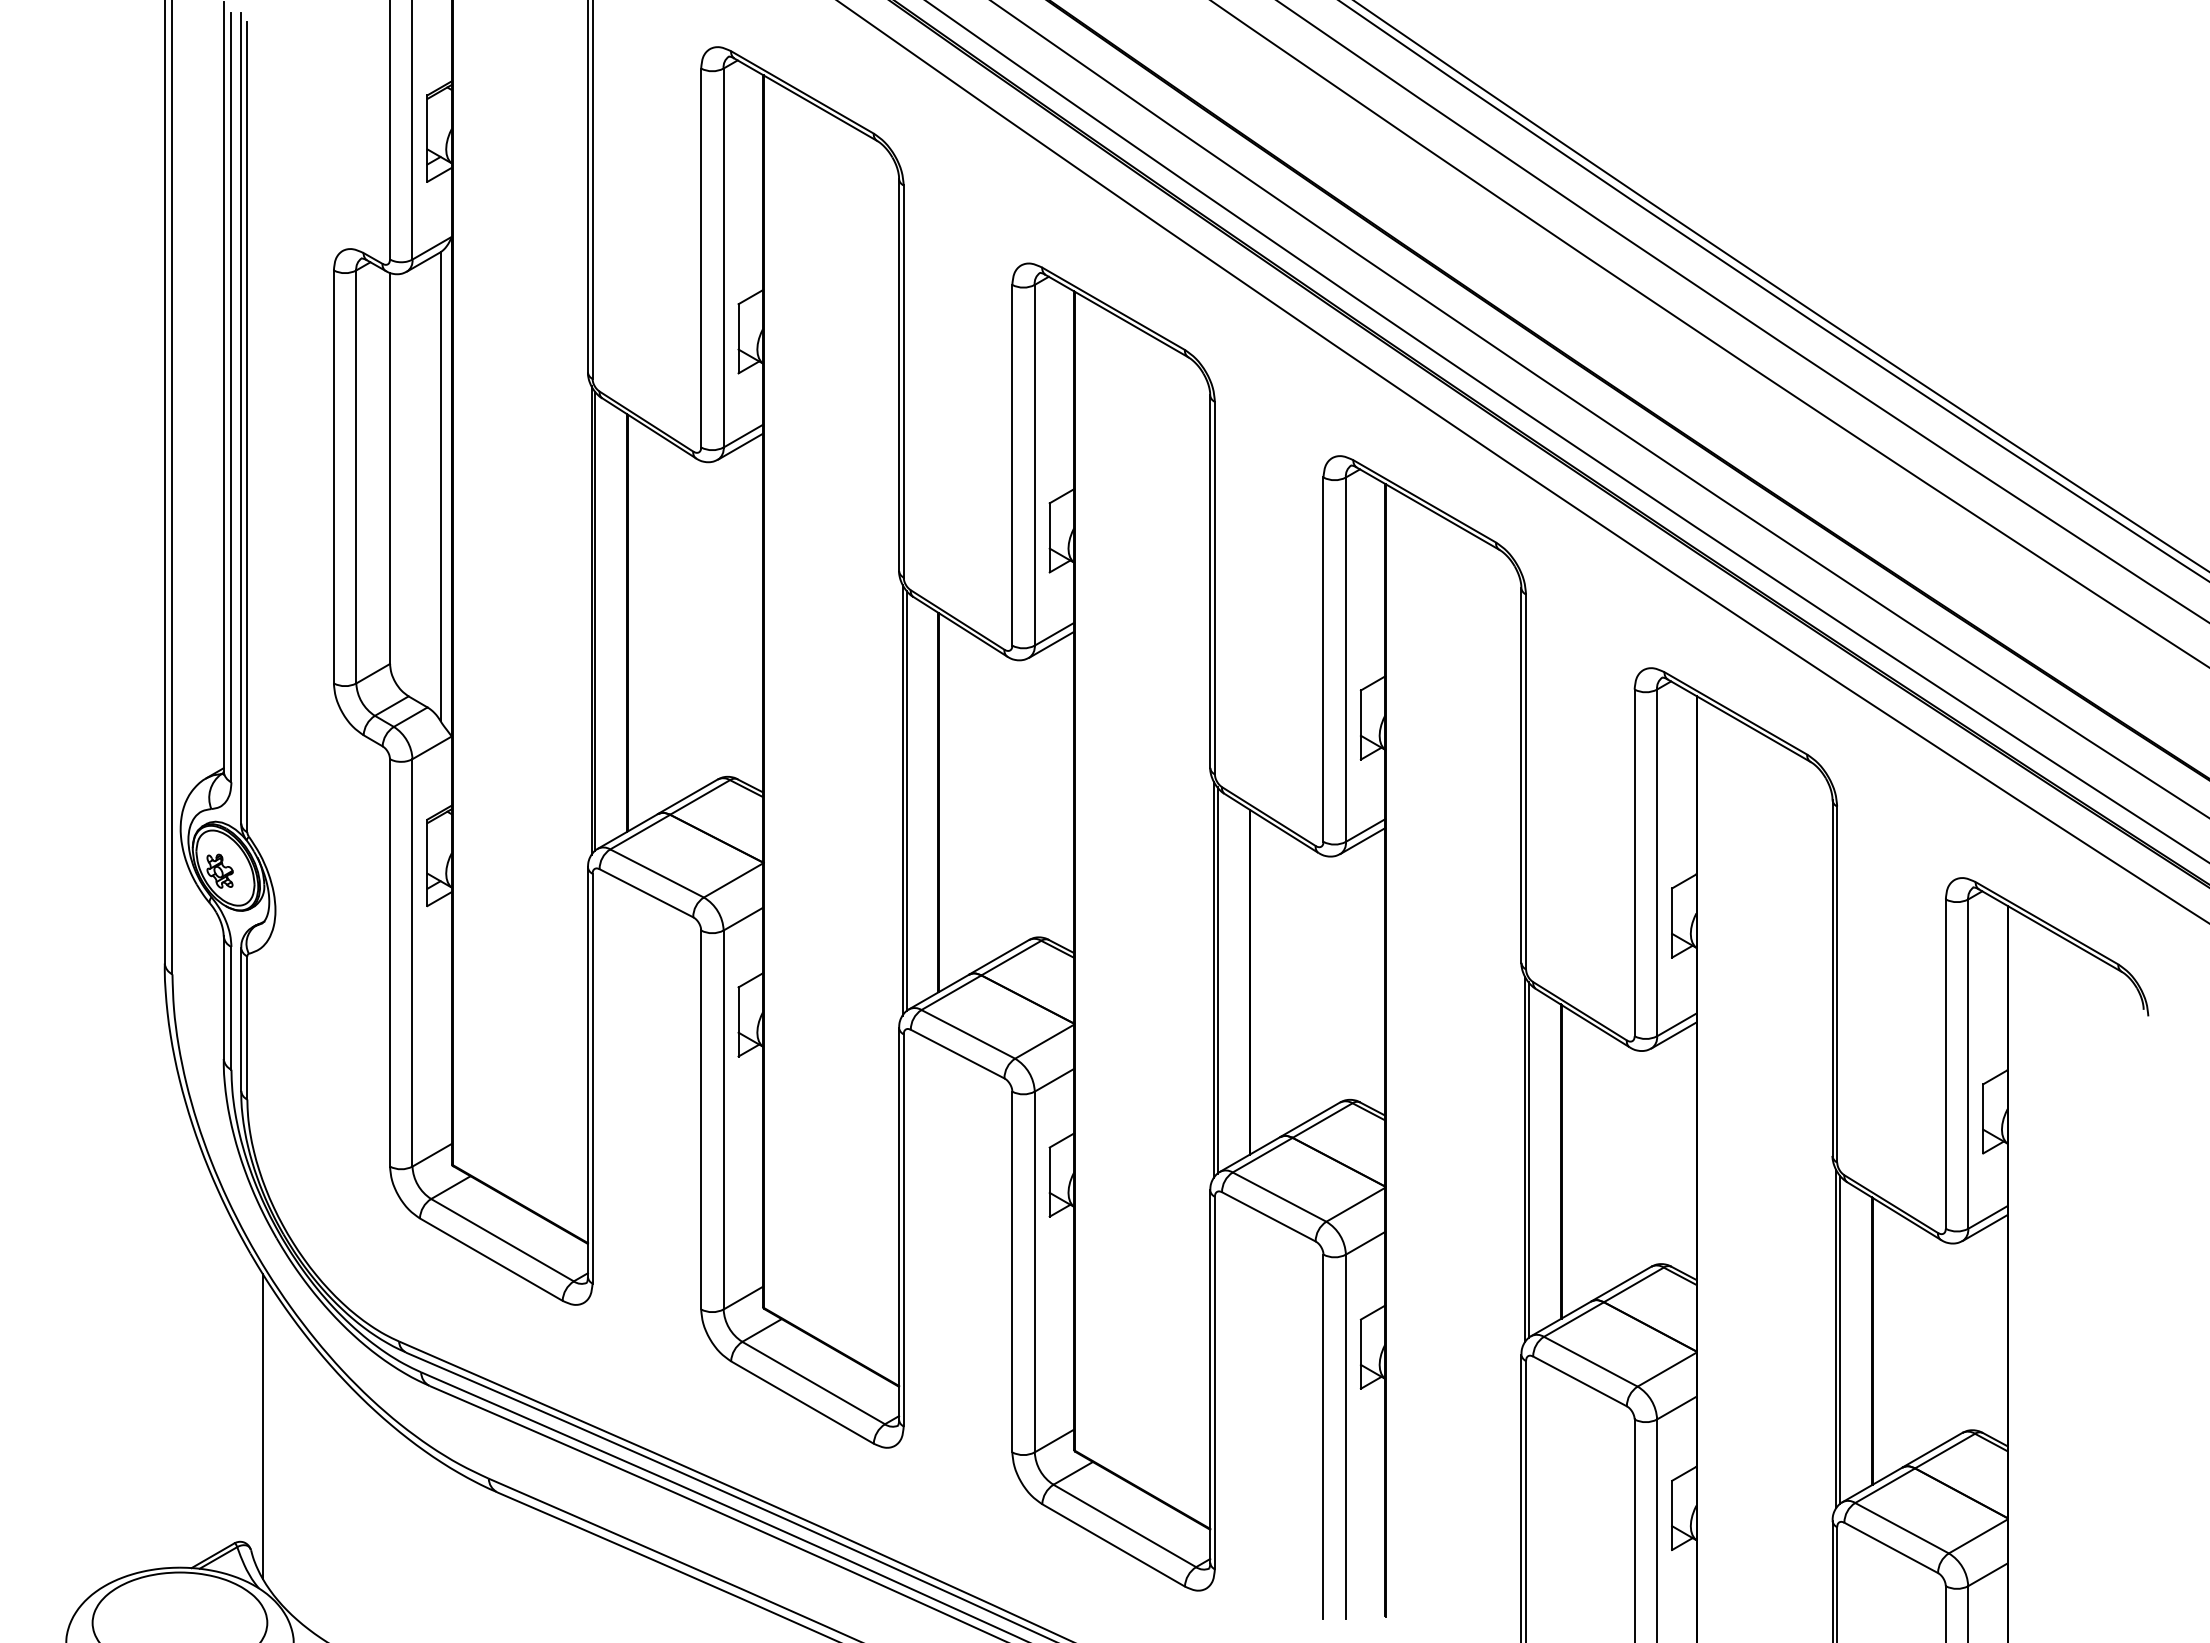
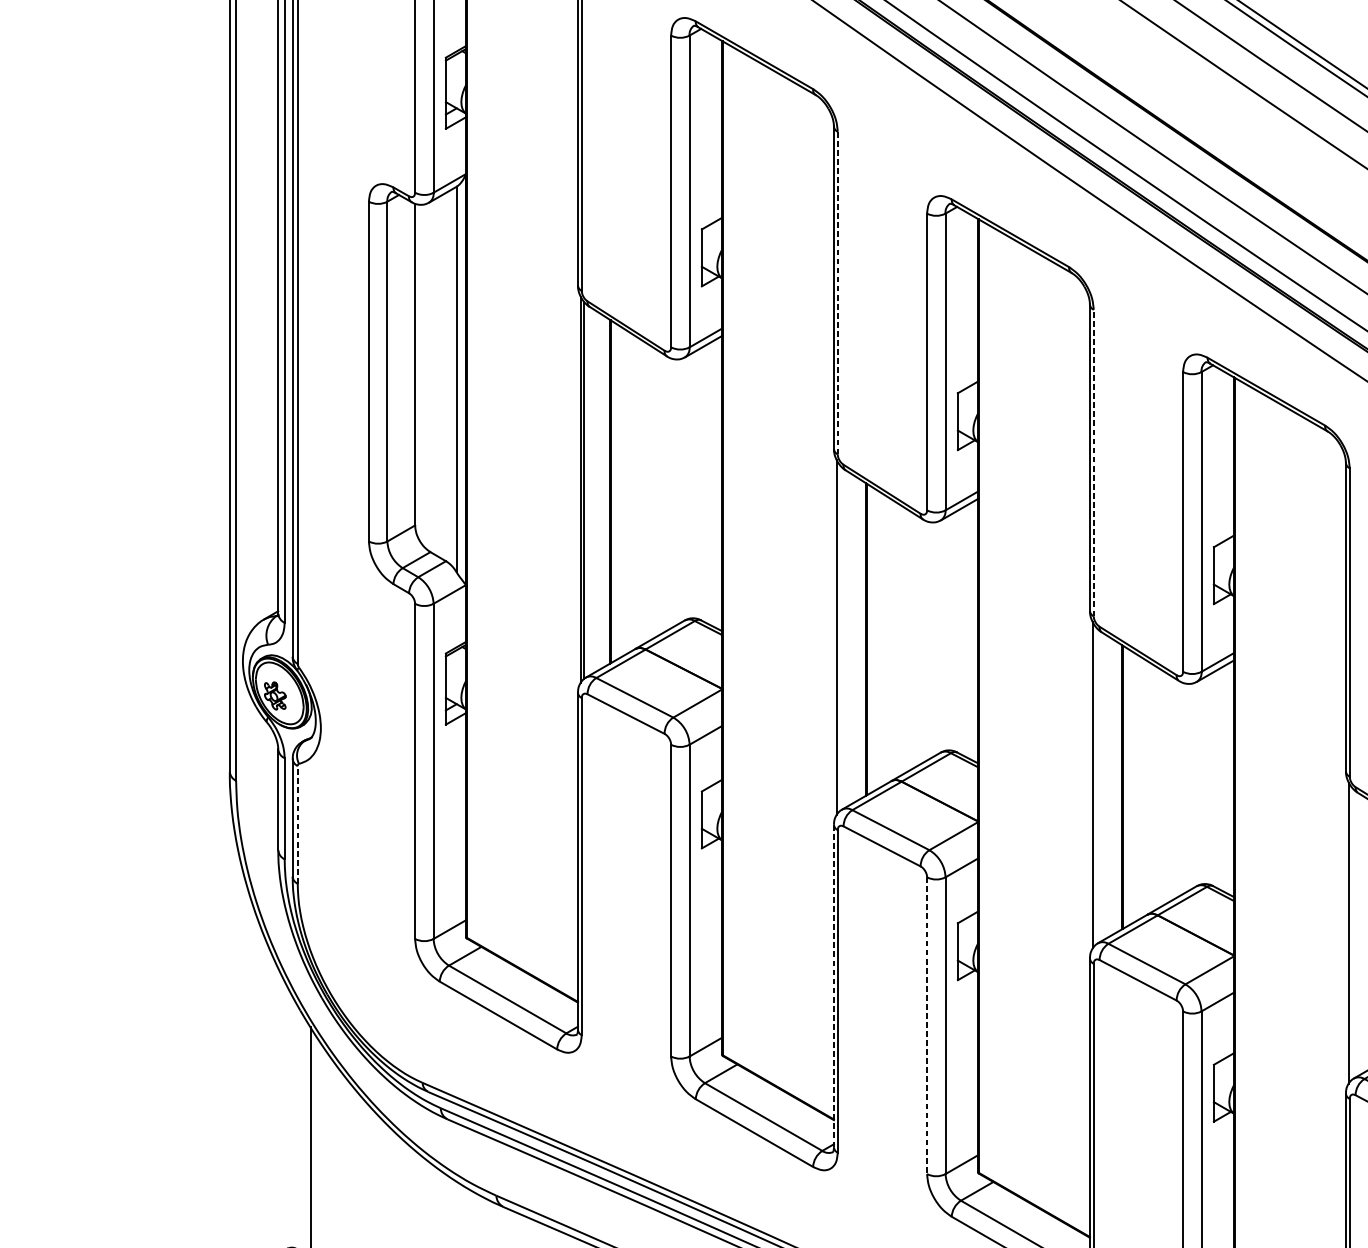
line: (903, 381) -> (837, 293), solid -> dashed
line: (1214, 587) -> (1093, 462), solid -> dashed
line: (906, 800) -> (840, 637), removed
line: (1217, 980) -> (1095, 785), removed
line: (247, 1027) -> (297, 824), solid -> dashed
line: (1528, 1160) -> (1351, 933), removed
line: (899, 1224) -> (834, 986), solid -> dashed
line: (1012, 1272) -> (927, 1026), solid -> dashed

